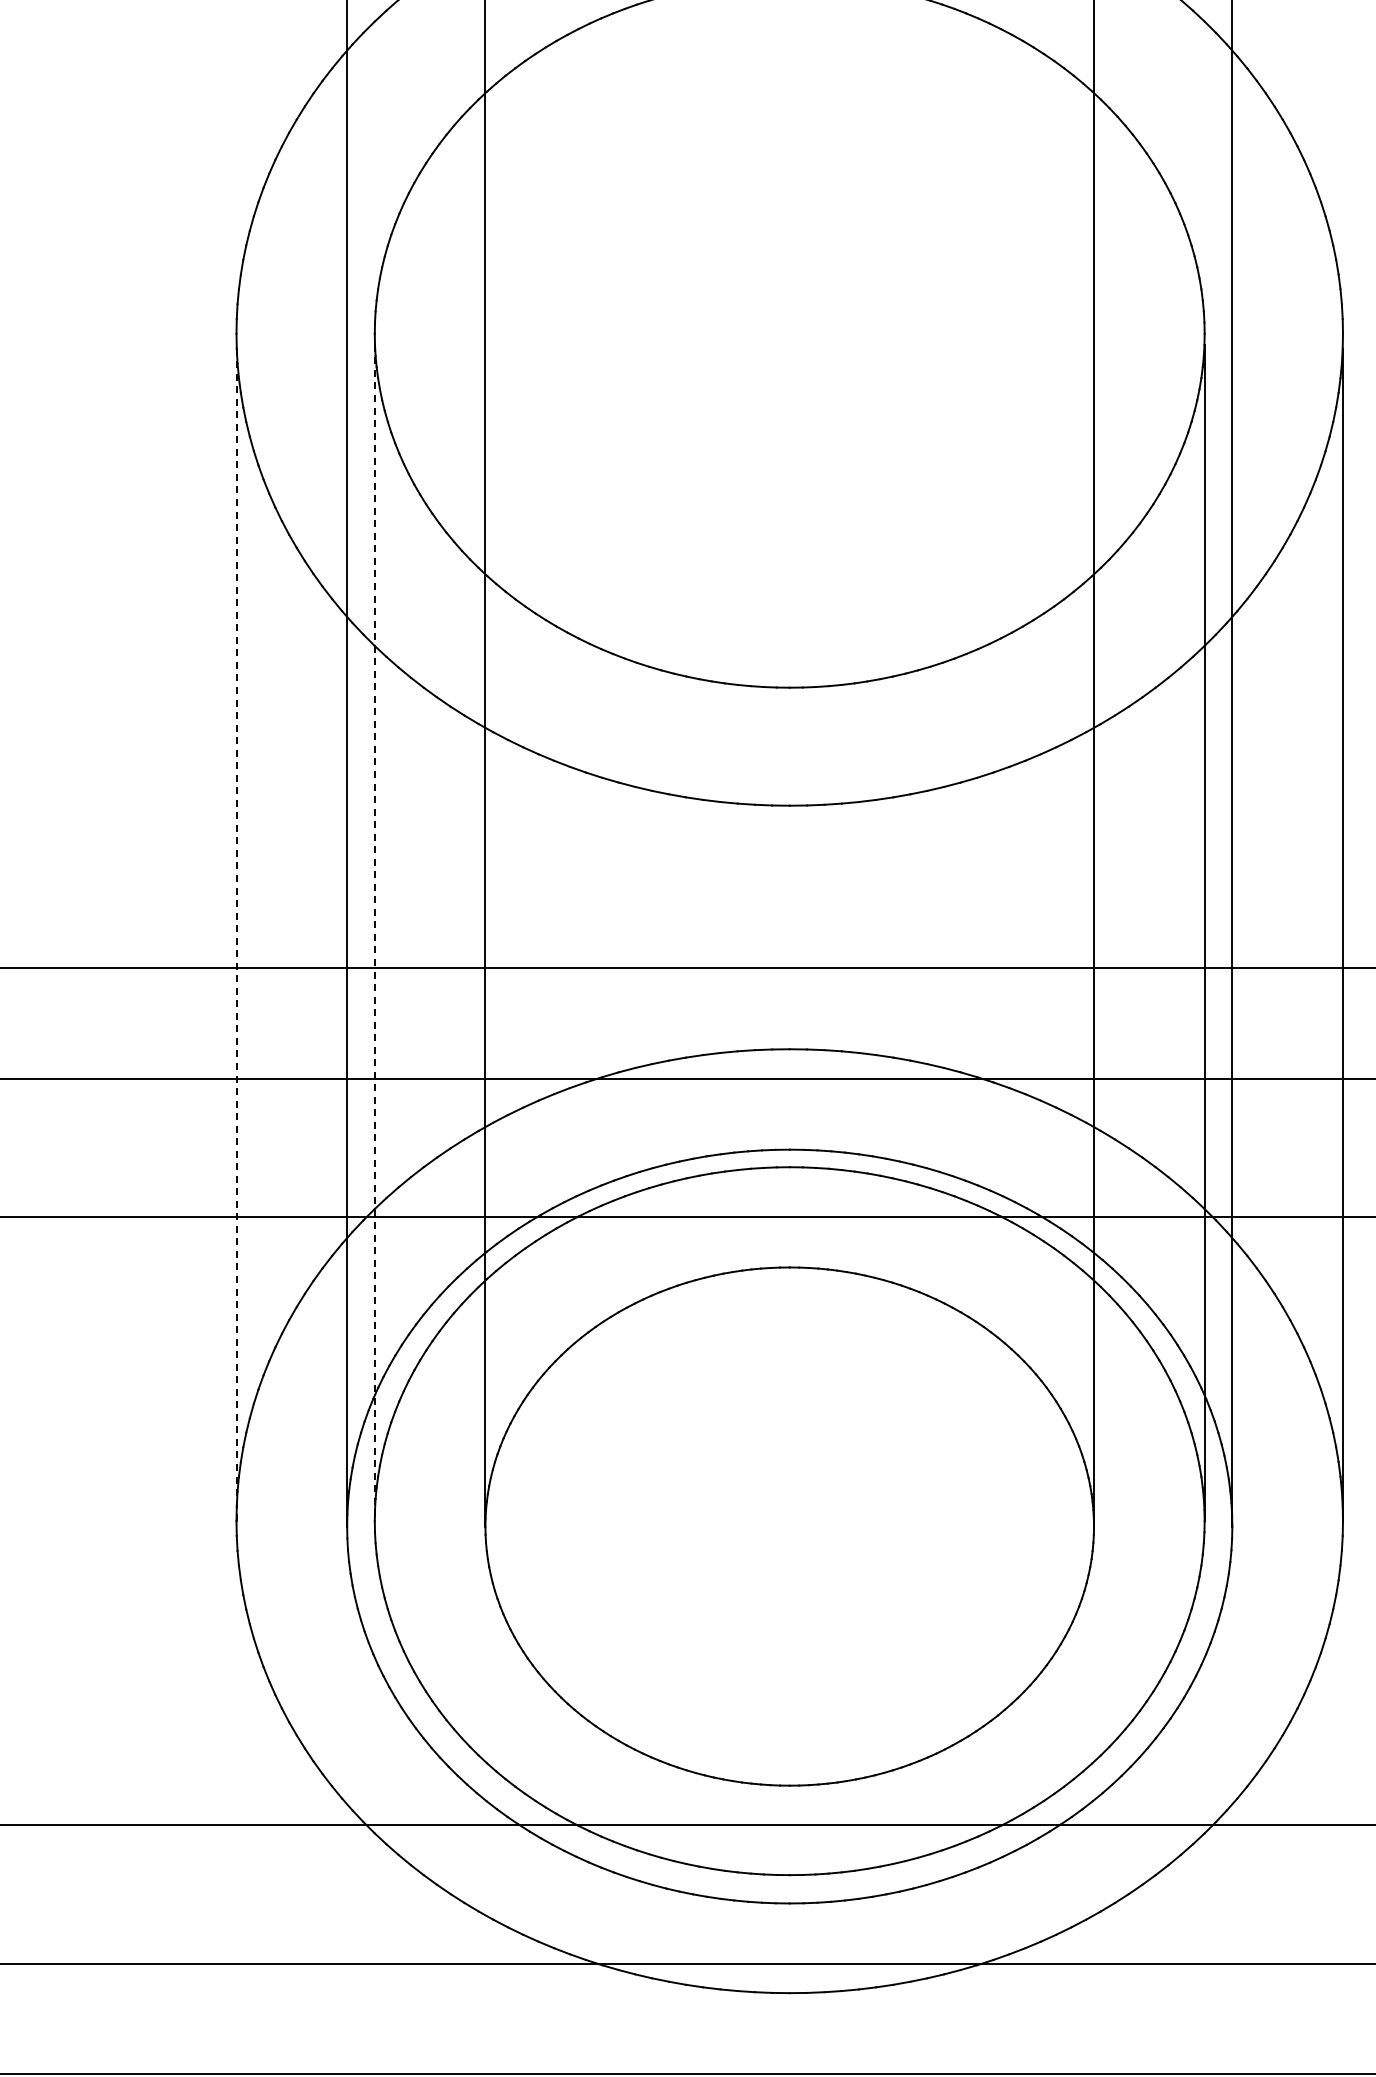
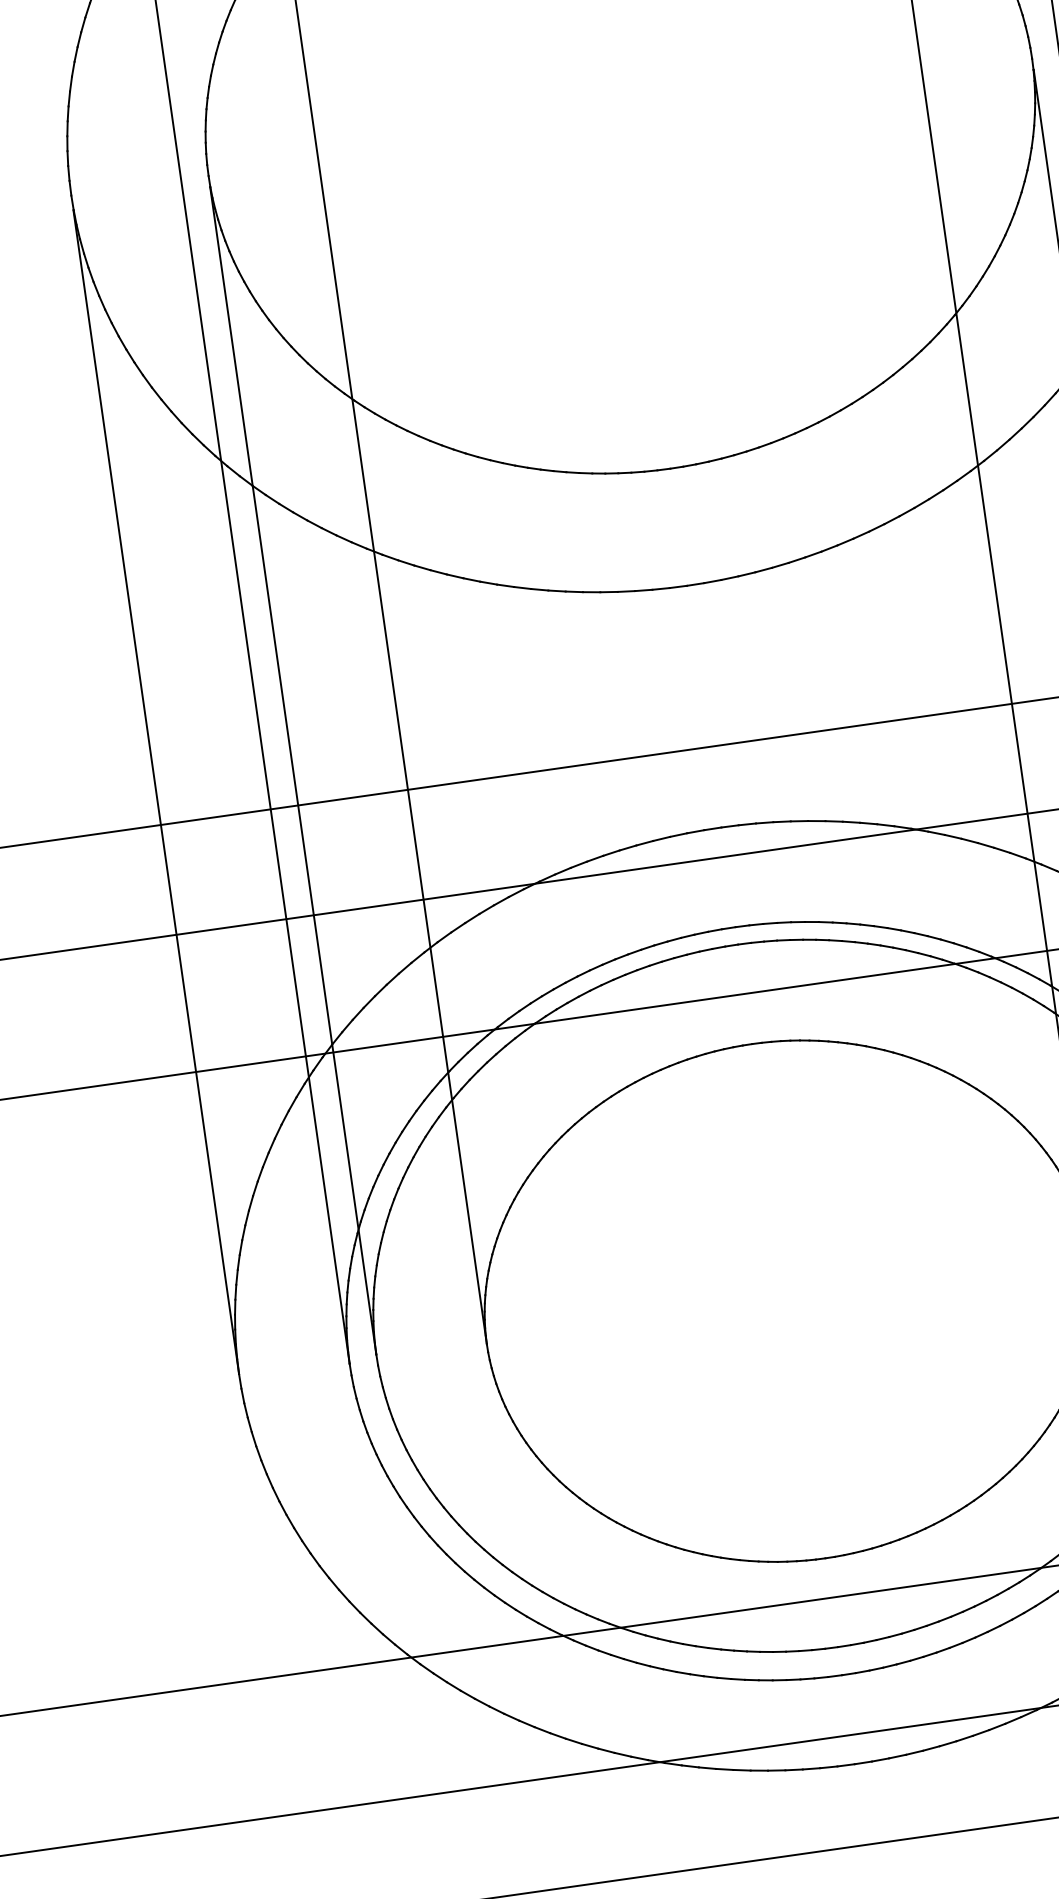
line: (374, 933) -> (293, 771), dashed -> solid
line: (236, 935) -> (156, 792), dashed -> solid

